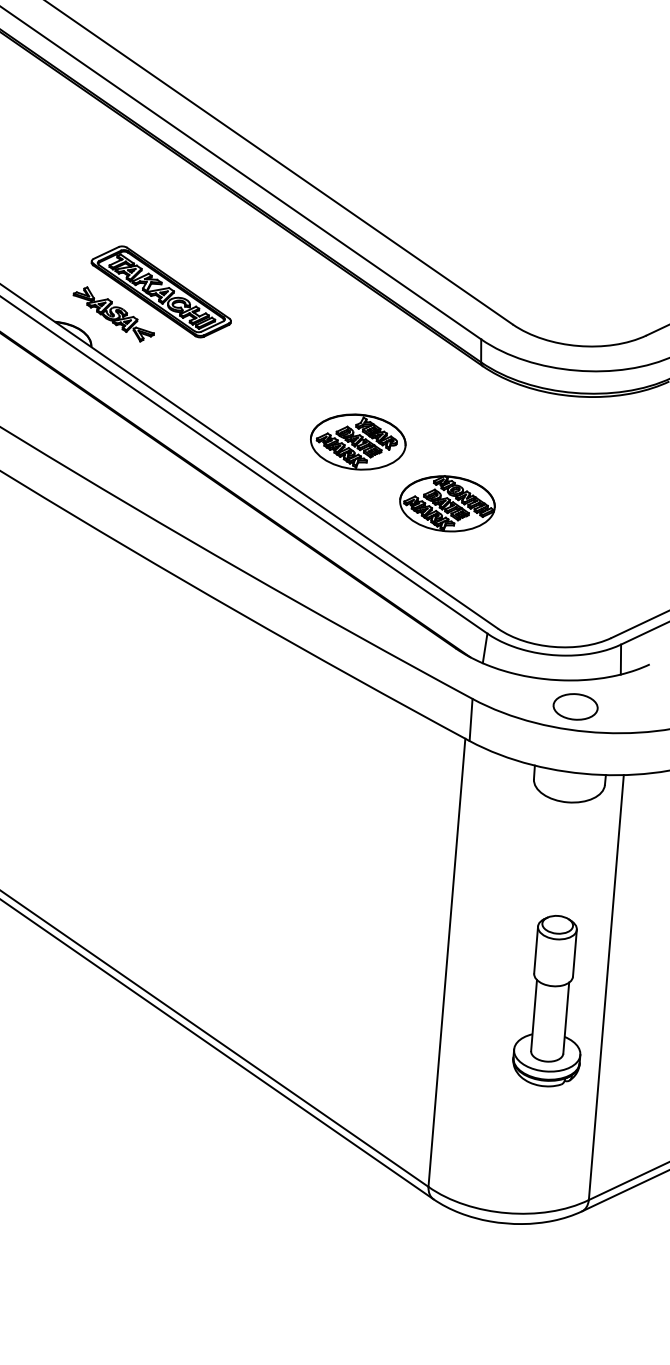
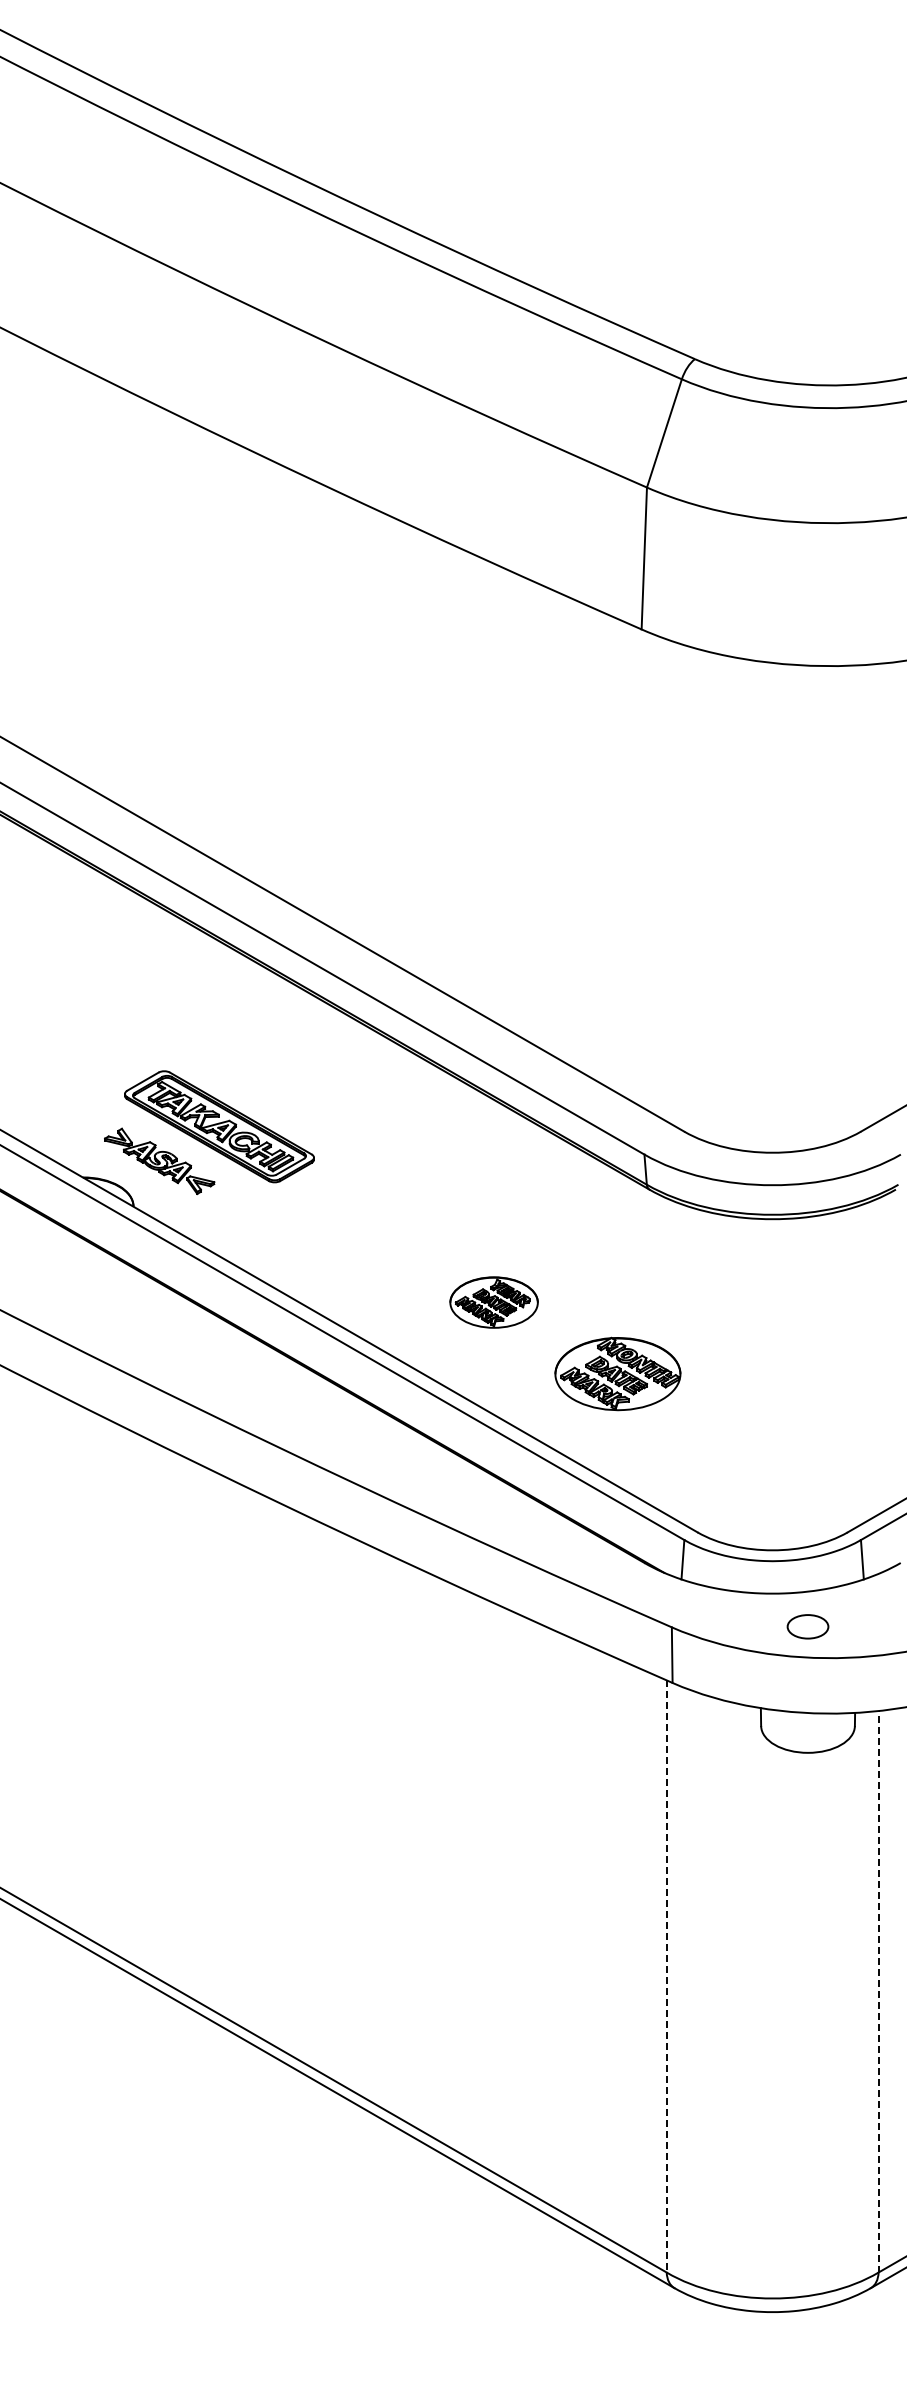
part: (357, 441) -> (493, 1302), size x0.7
part: (575, 706) -> (807, 1626), size x0.7
line: (446, 962) -> (666, 1976), solid -> dashed
line: (606, 987) -> (878, 1991), solid -> dashed
part: (551, 1001) -> (807, 2015), removed

